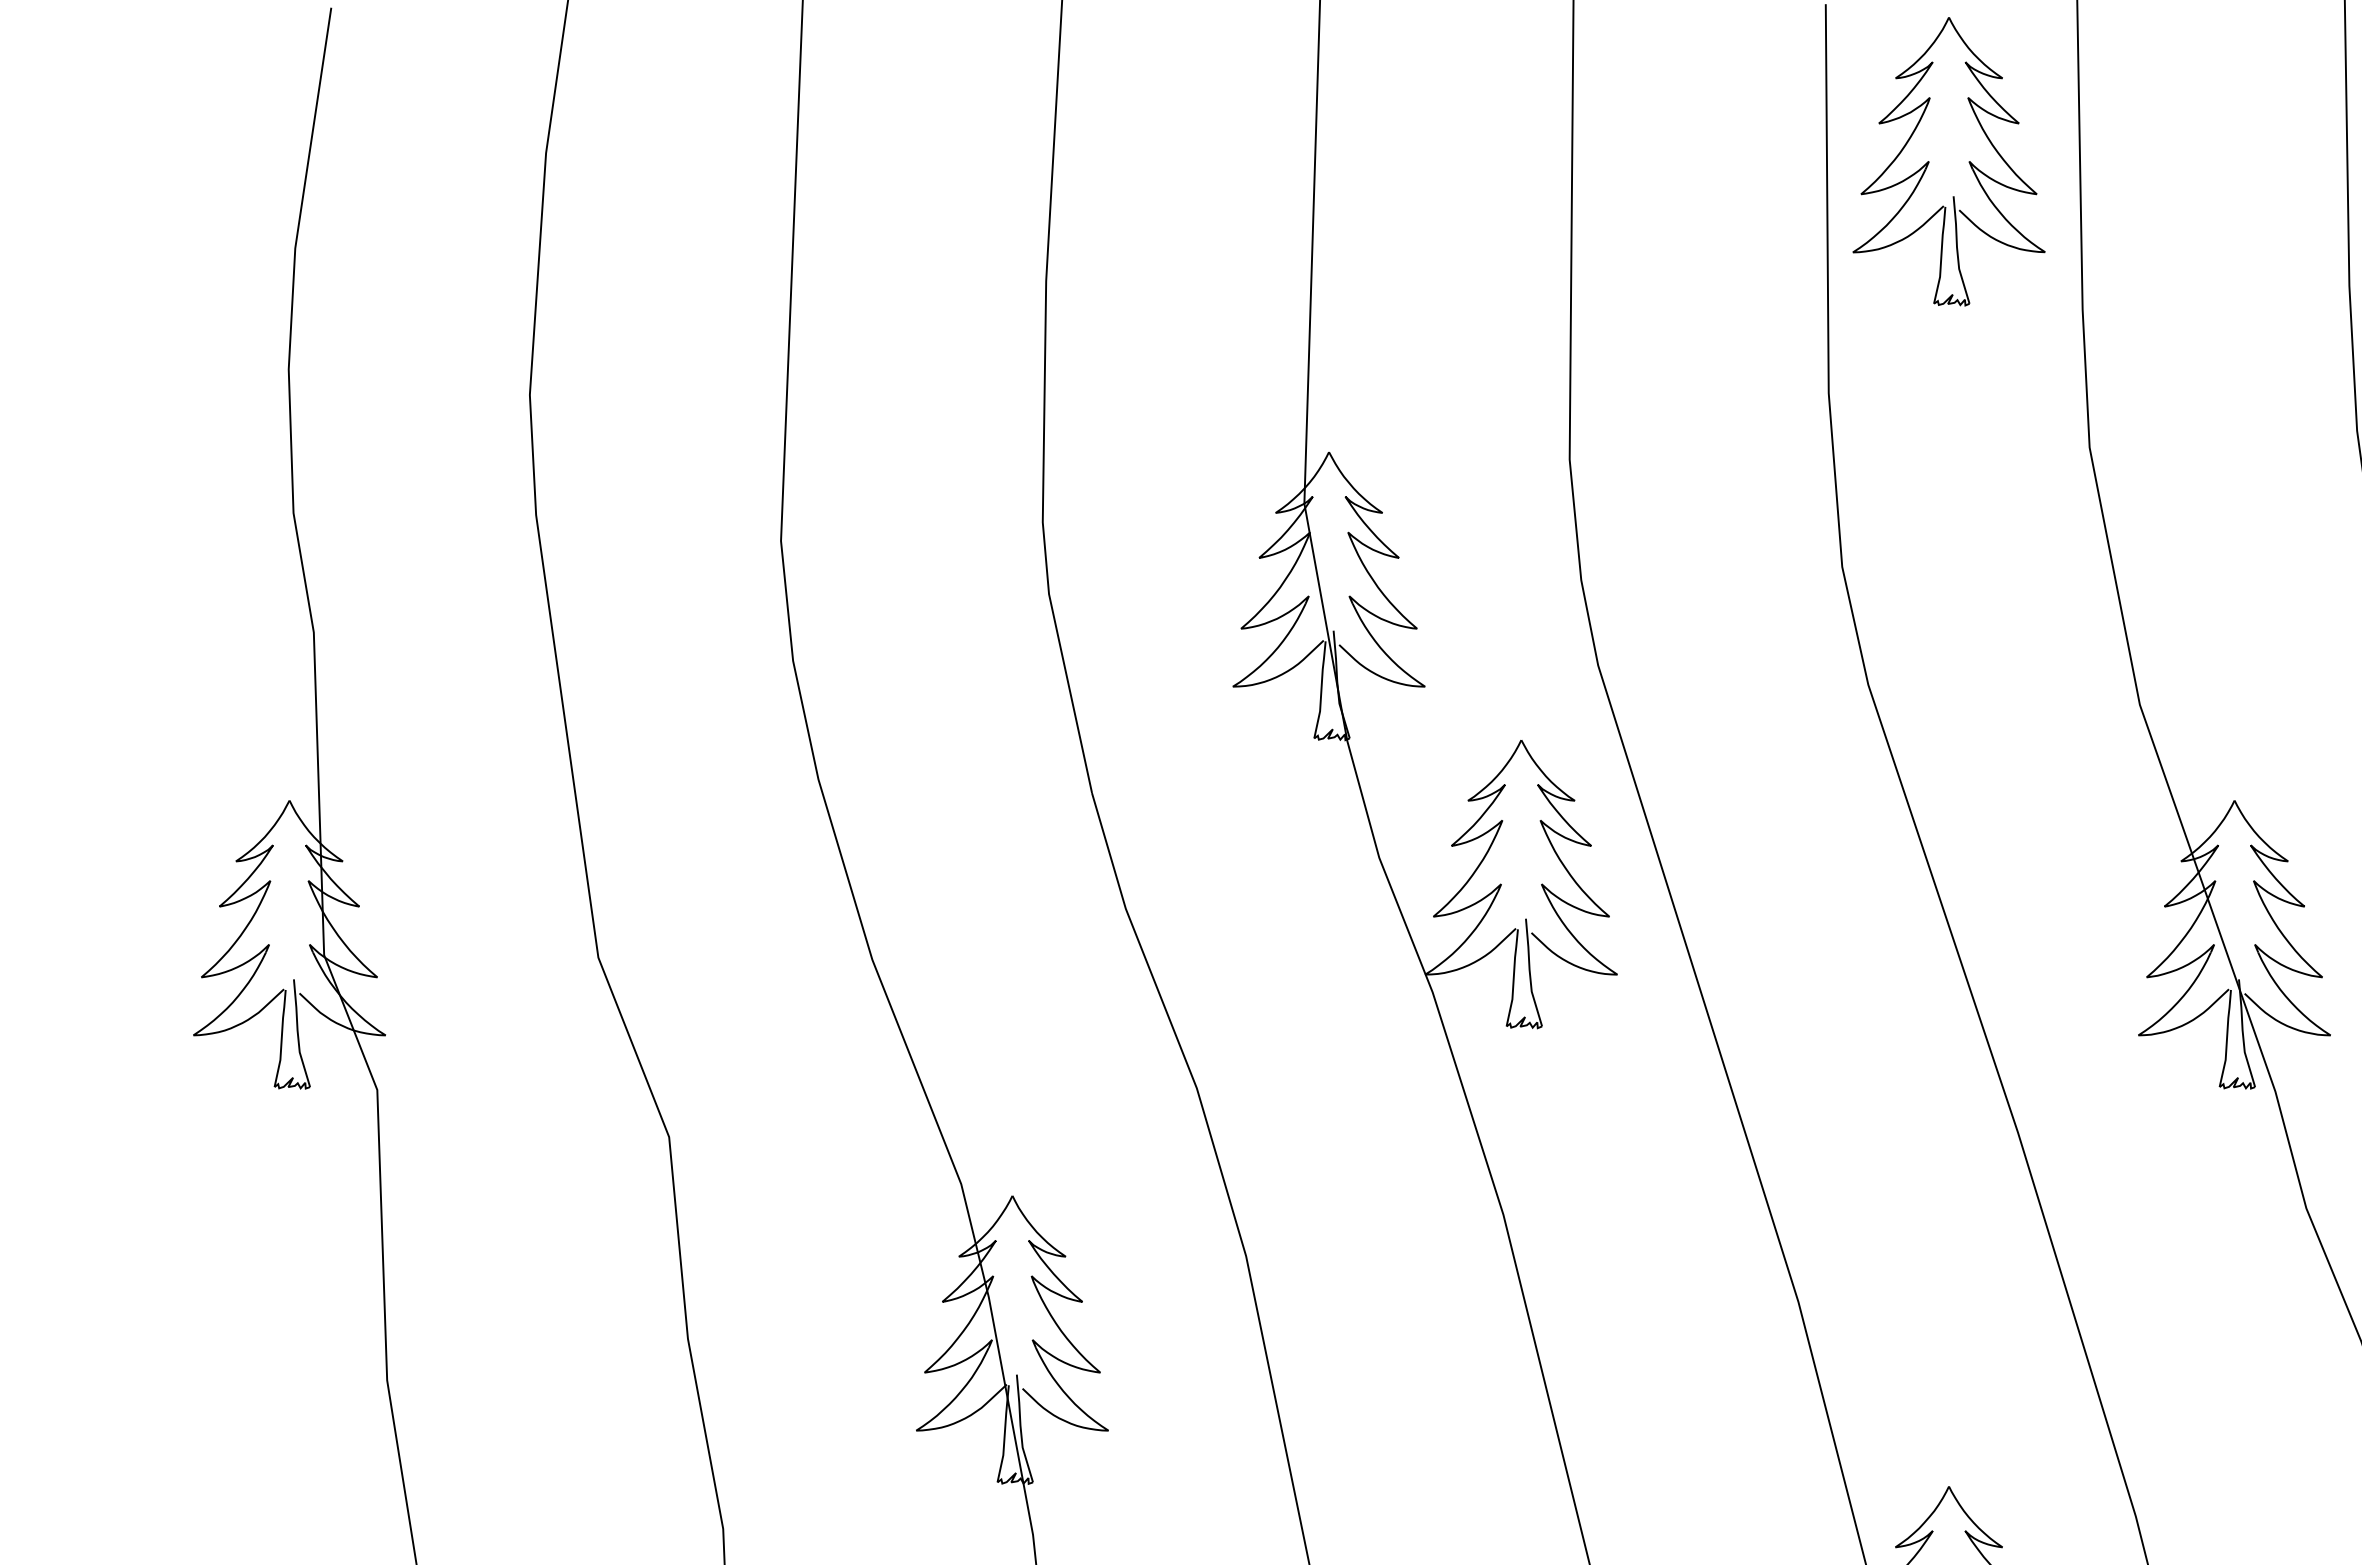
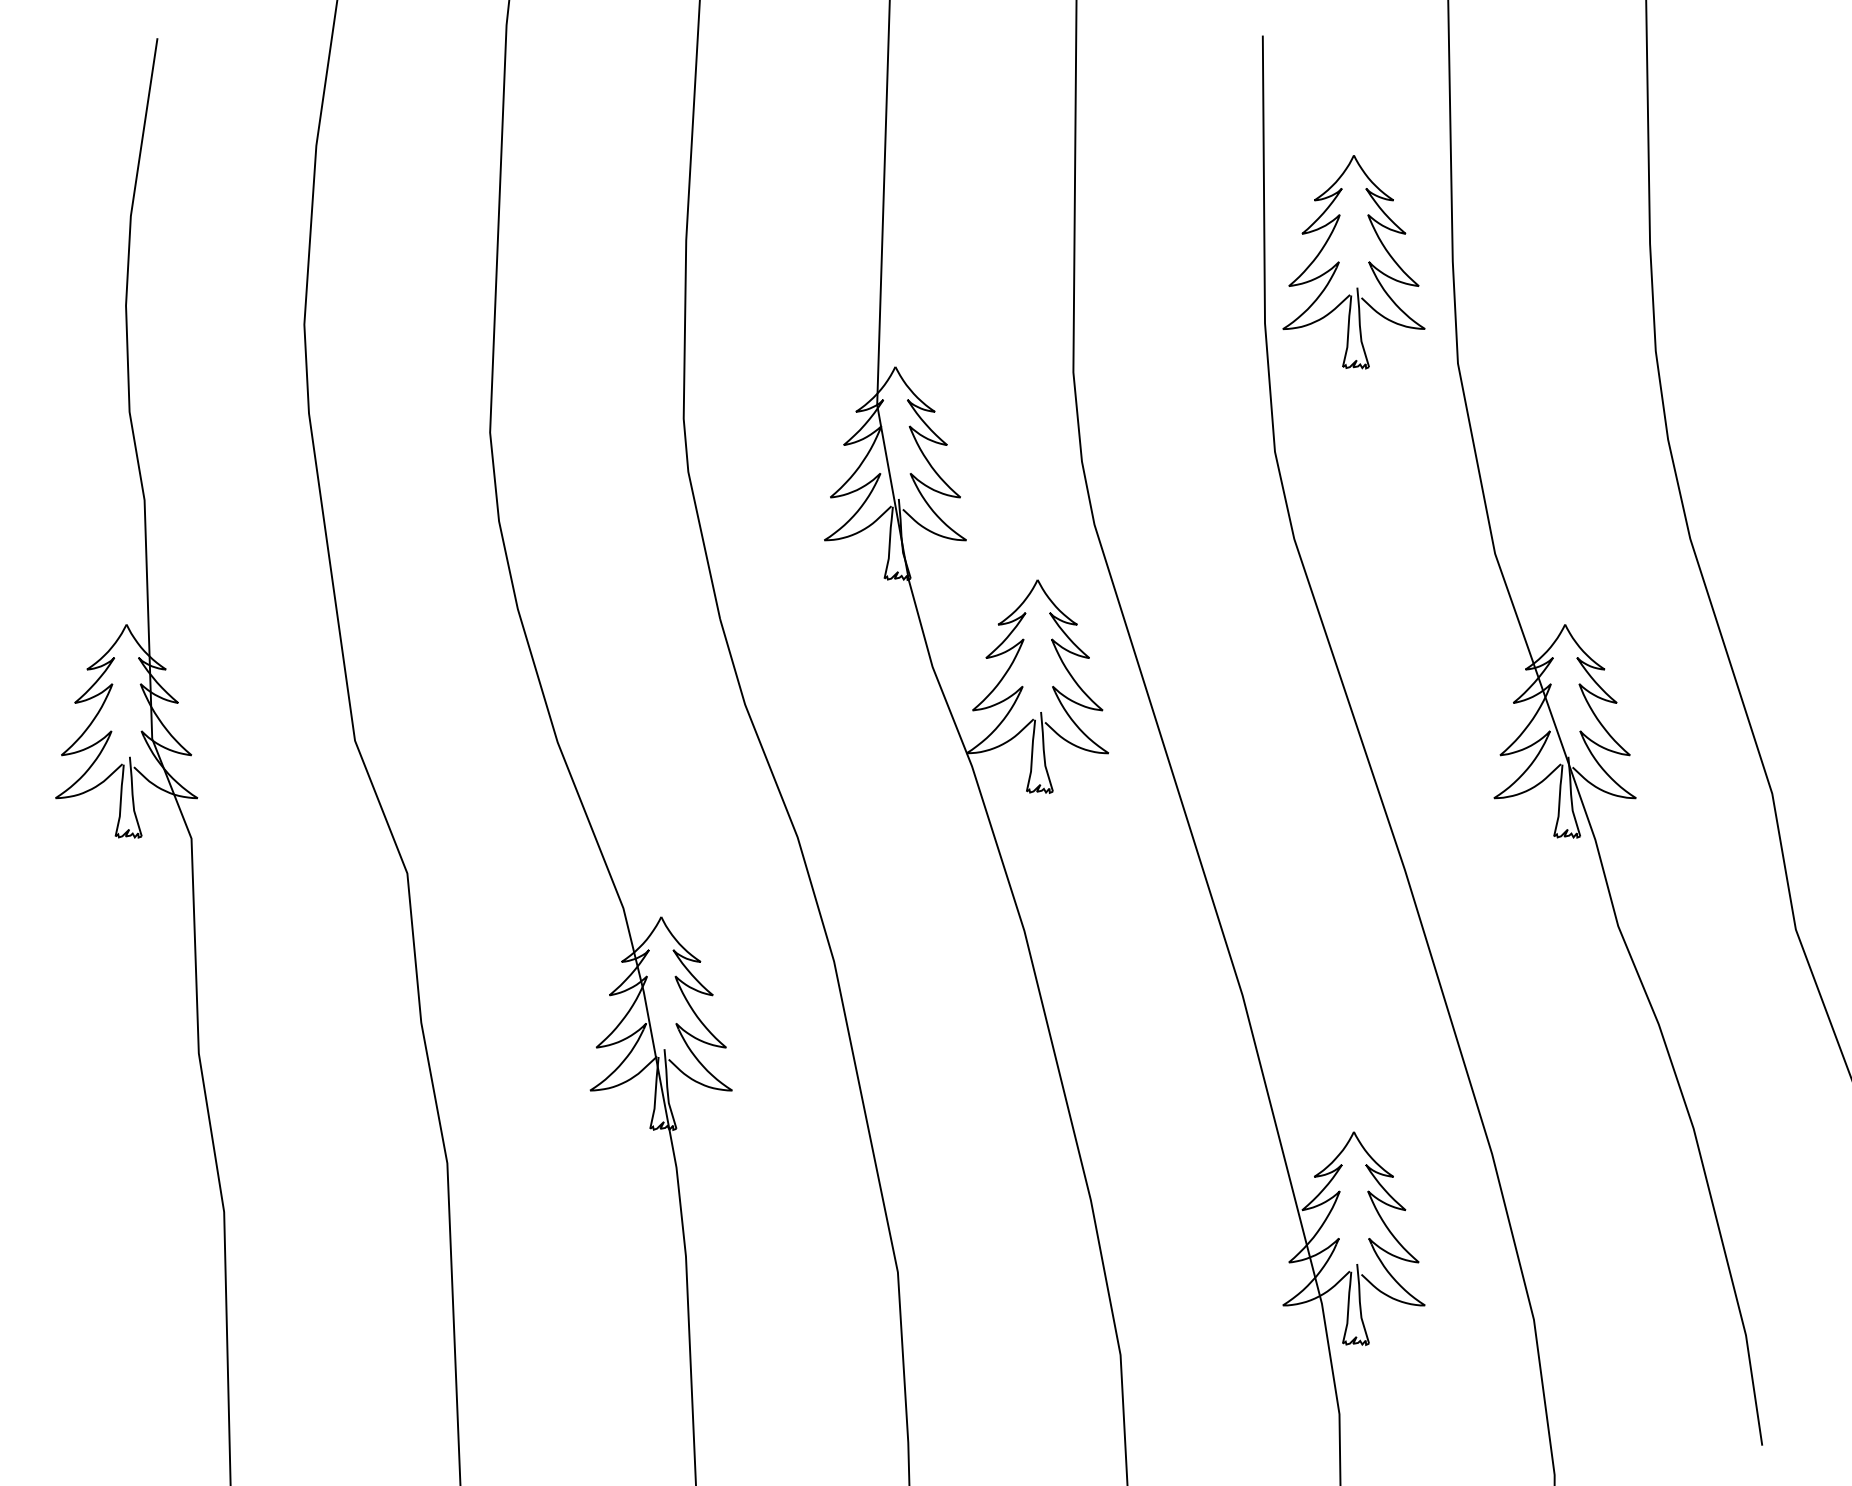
part: (1929, 162) -> (1339, 262), moved

